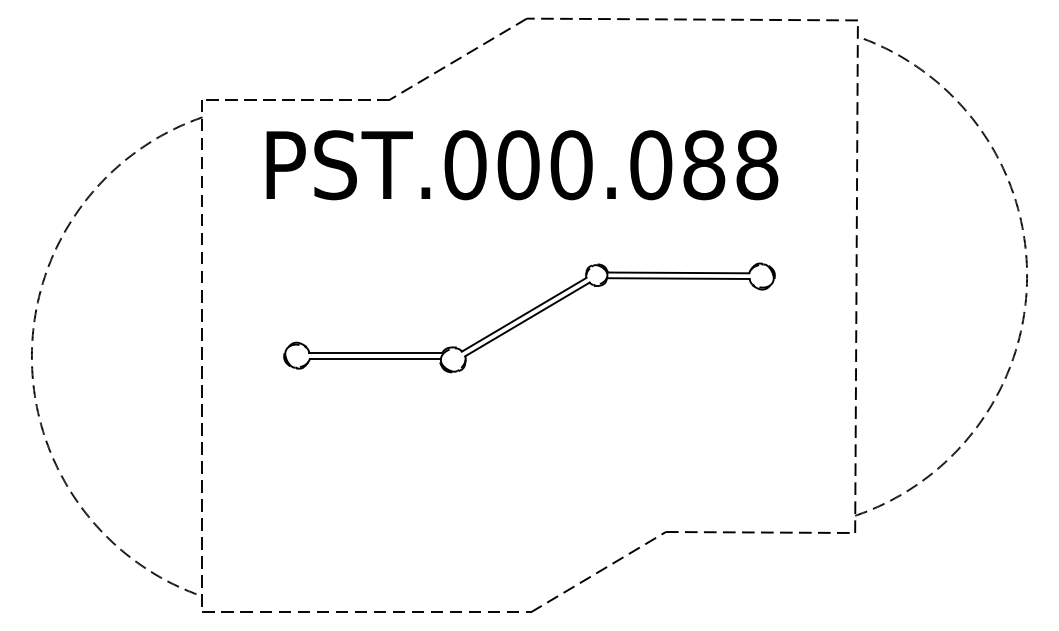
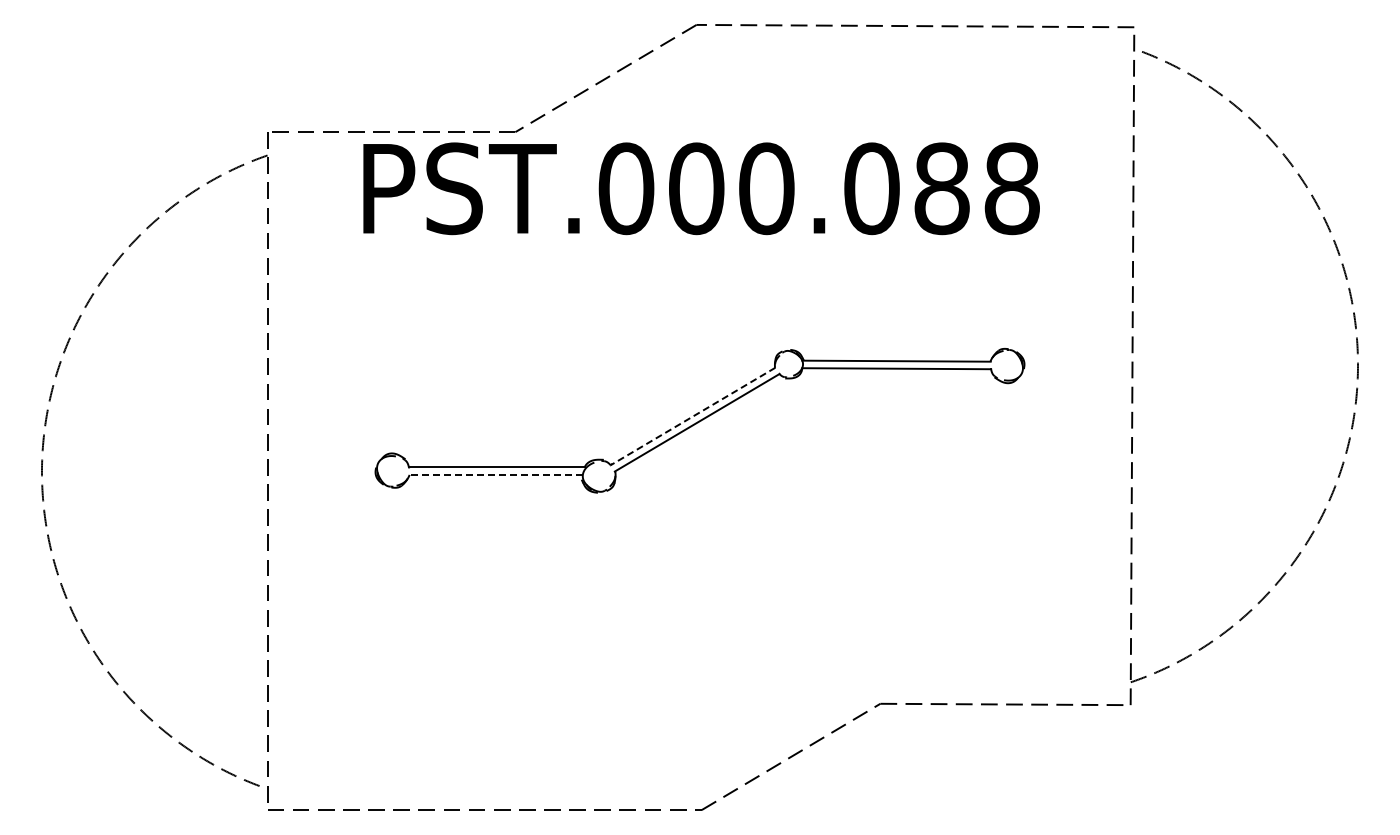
text: (522, 165) -> (701, 188), moved
line: (524, 314) -> (693, 416), solid -> dashed
line: (375, 358) -> (496, 474), solid -> dashed

